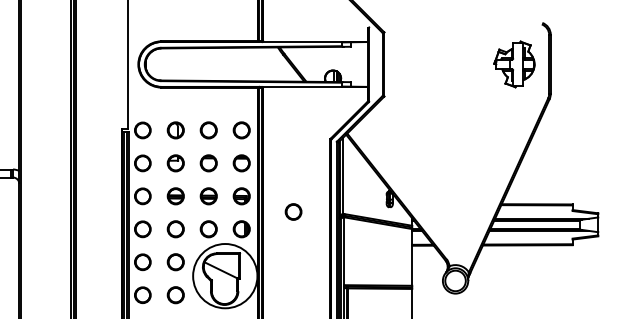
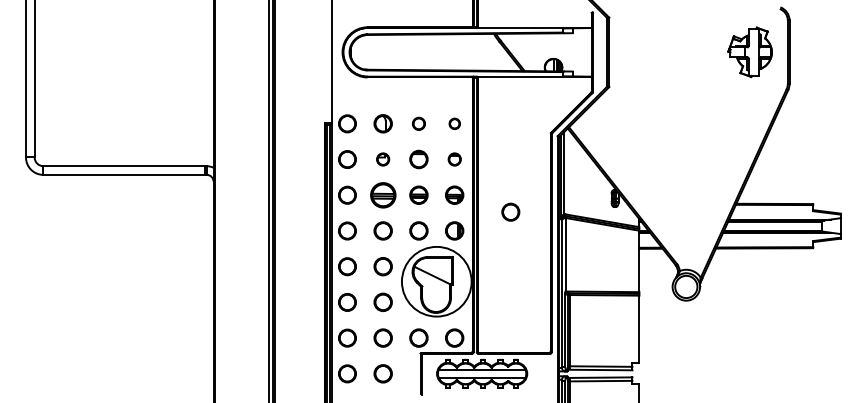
circle: (208, 130) -> (418, 123), size x0.7
circle: (241, 130) -> (454, 123), size x0.6
part: (175, 163) -> (382, 159), size x0.7
part: (241, 163) -> (454, 159), size x0.7
part: (175, 195) -> (382, 194), size x1.4

